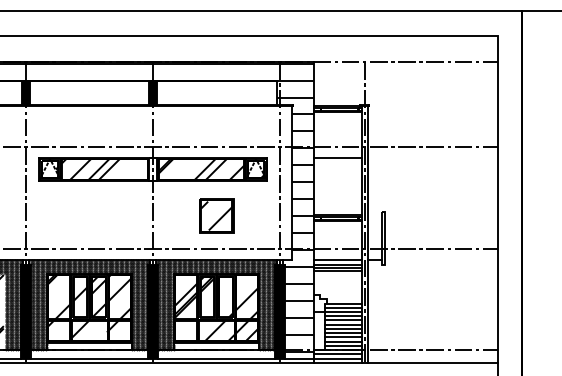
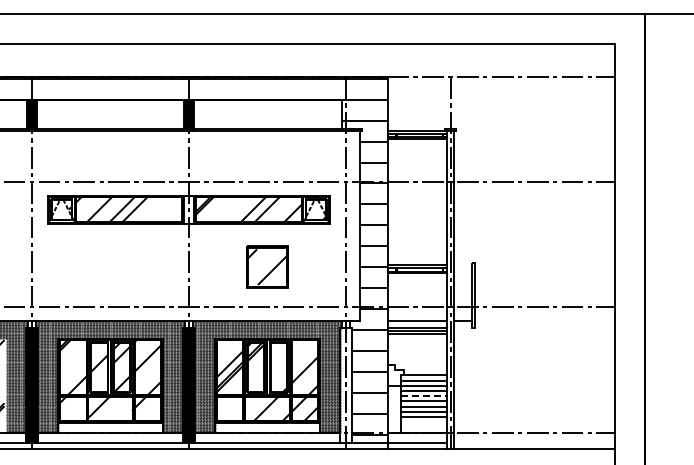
line: (337, 158) -> (416, 195), removed
fill: (279, 311) -> (345, 385), removed
line: (343, 320) -> (424, 396), solid -> dashed
line: (342, 341) -> (423, 422), removed
line: (342, 345) -> (423, 427), removed
line: (337, 354) -> (416, 438), removed

